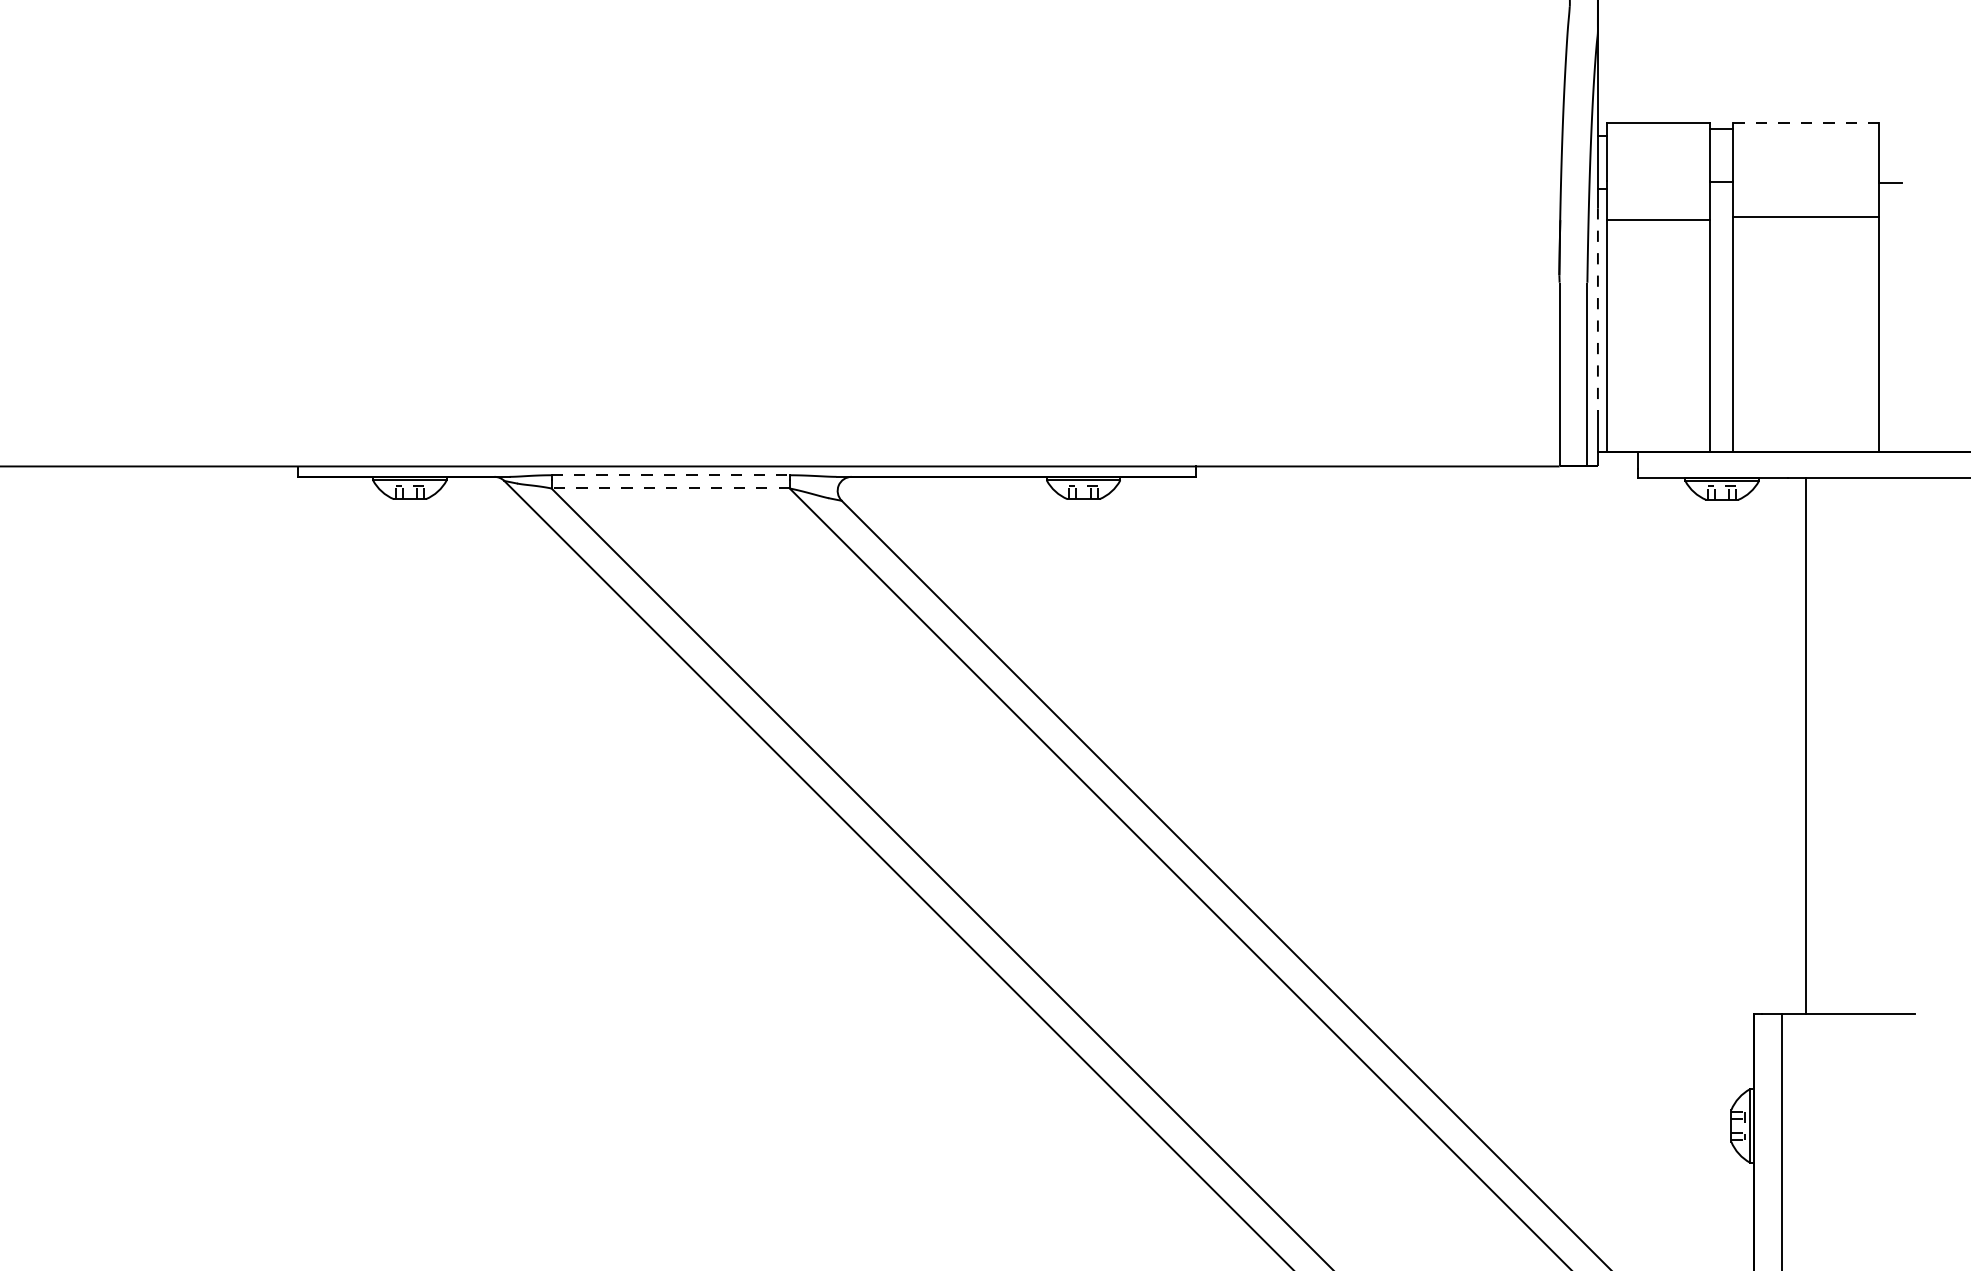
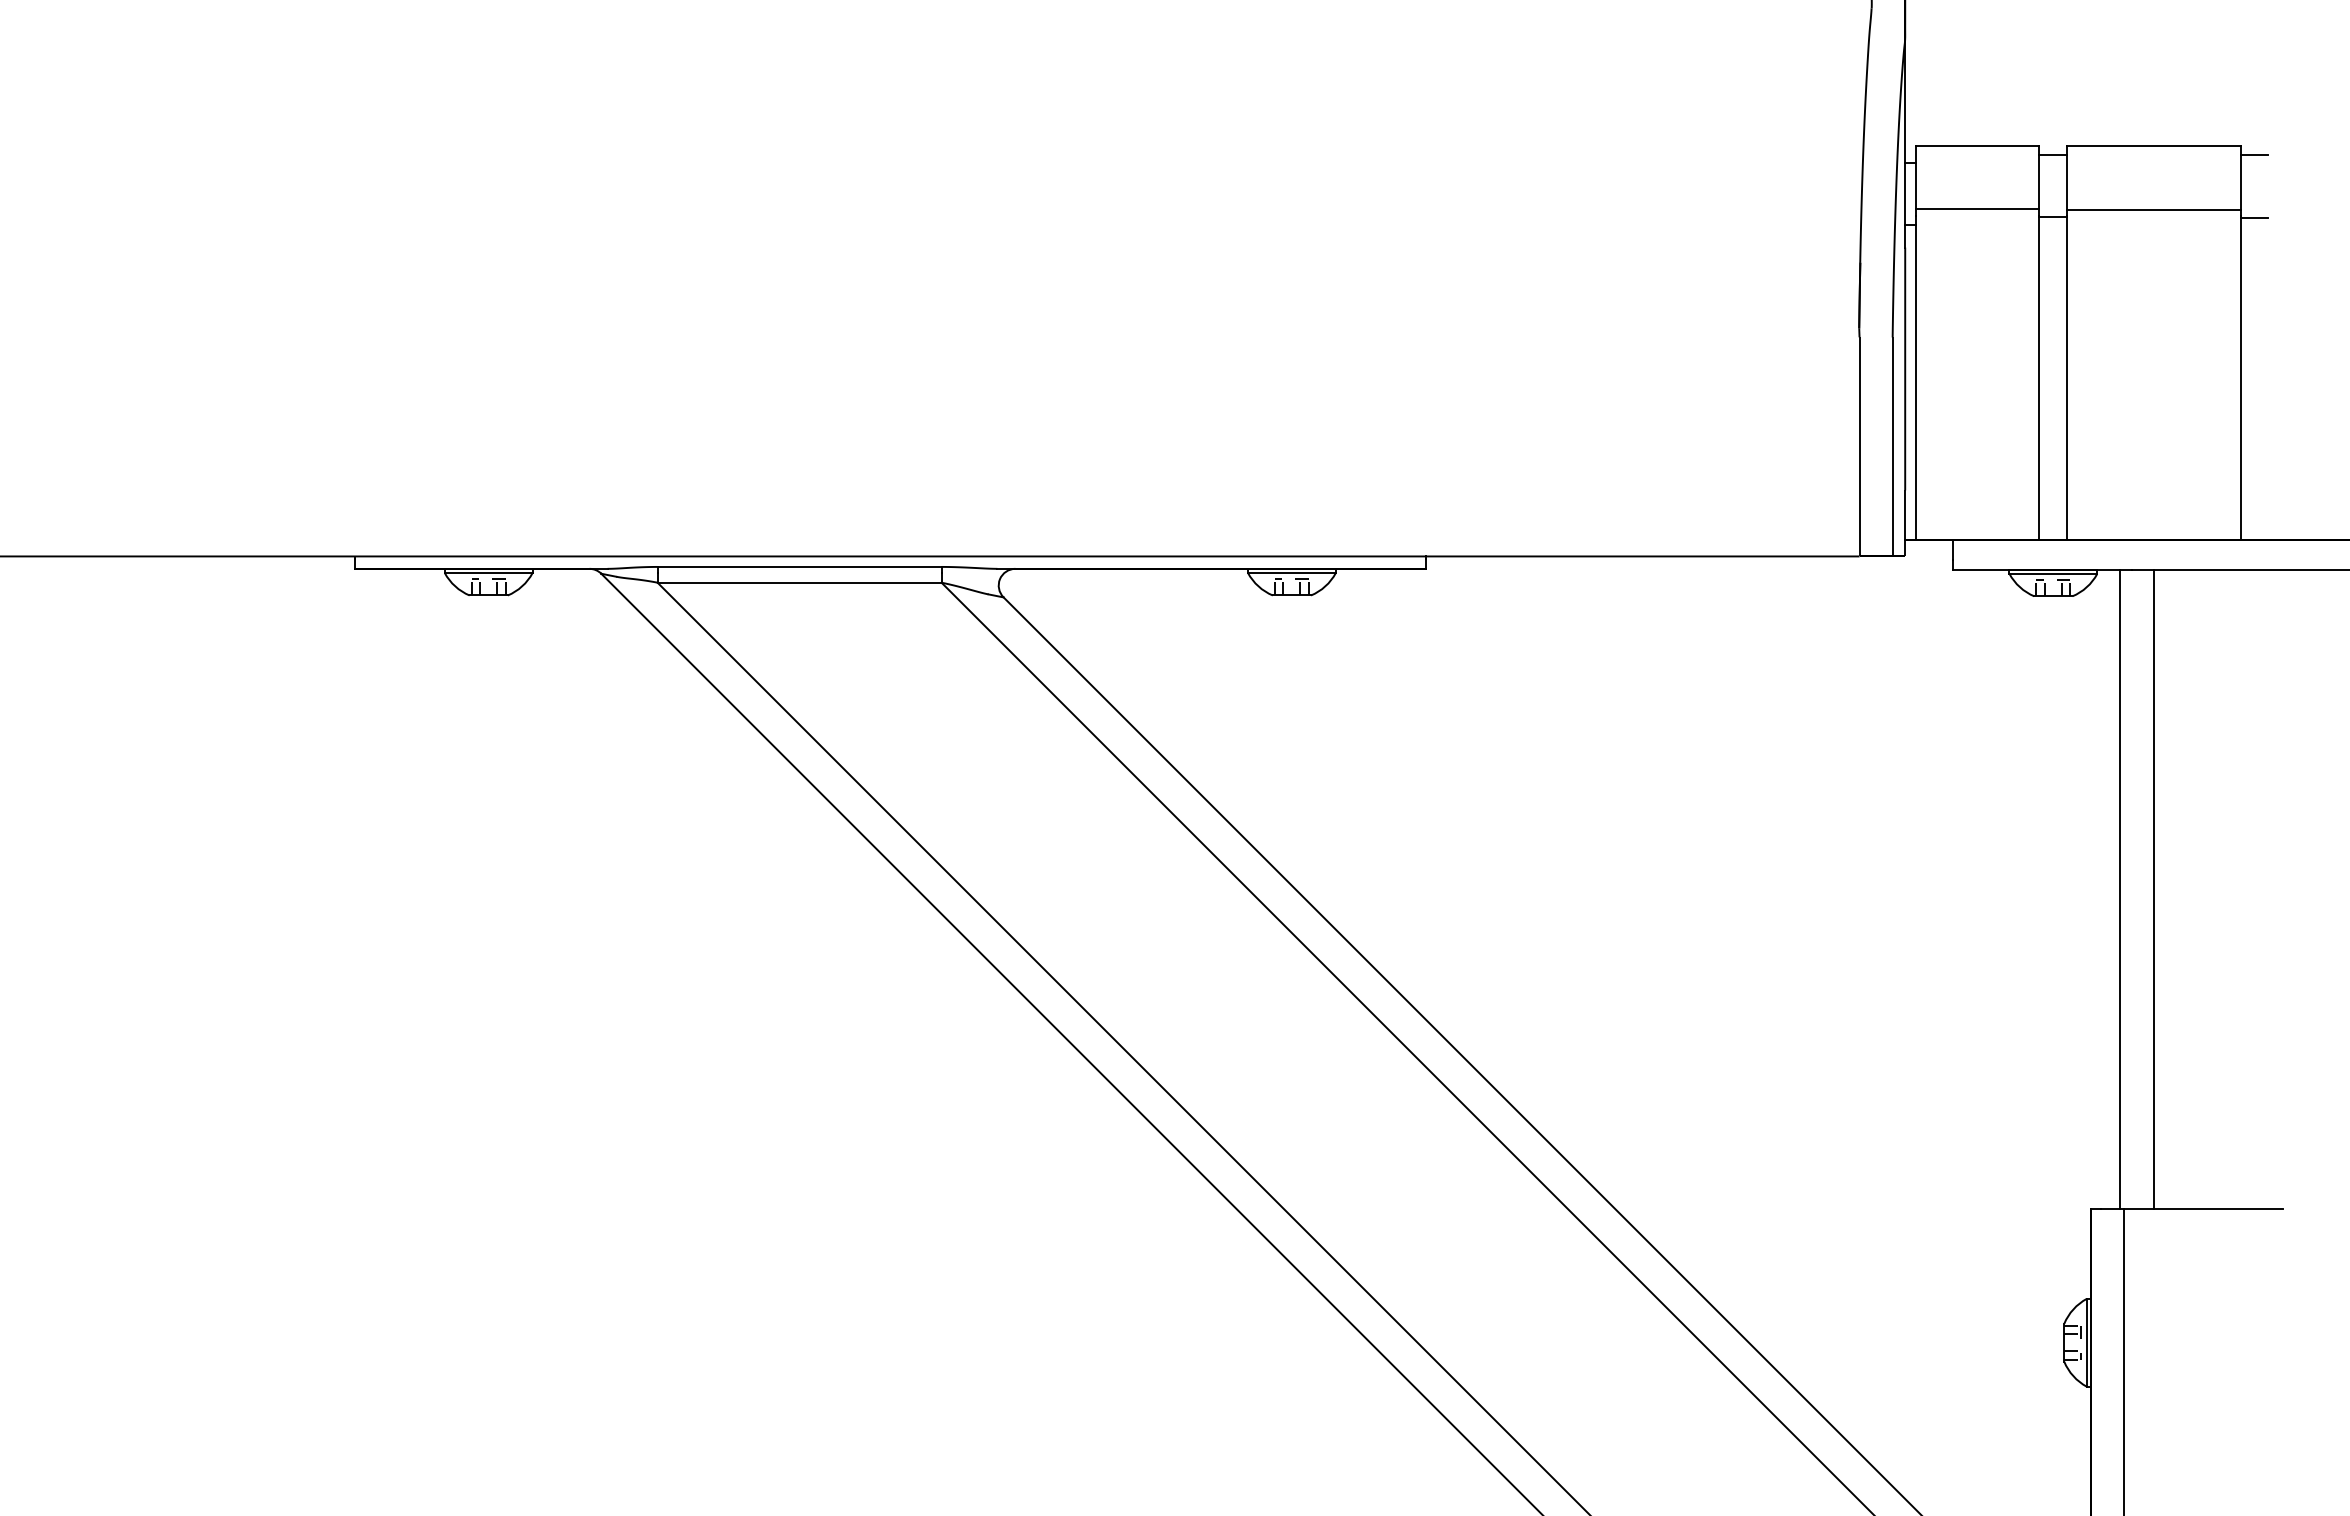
line: (1807, 122) -> (2154, 146), dashed -> solid
line: (1890, 129) -> (2254, 154), added
line: (1806, 216) -> (2153, 209), moved
line: (1657, 219) -> (1976, 209), moved
line: (1598, 309) -> (1905, 369), dashed -> solid
line: (670, 474) -> (799, 566), dashed -> solid
line: (670, 488) -> (799, 582), dashed -> solid
line: (1778, 744) -> (2120, 888), added

